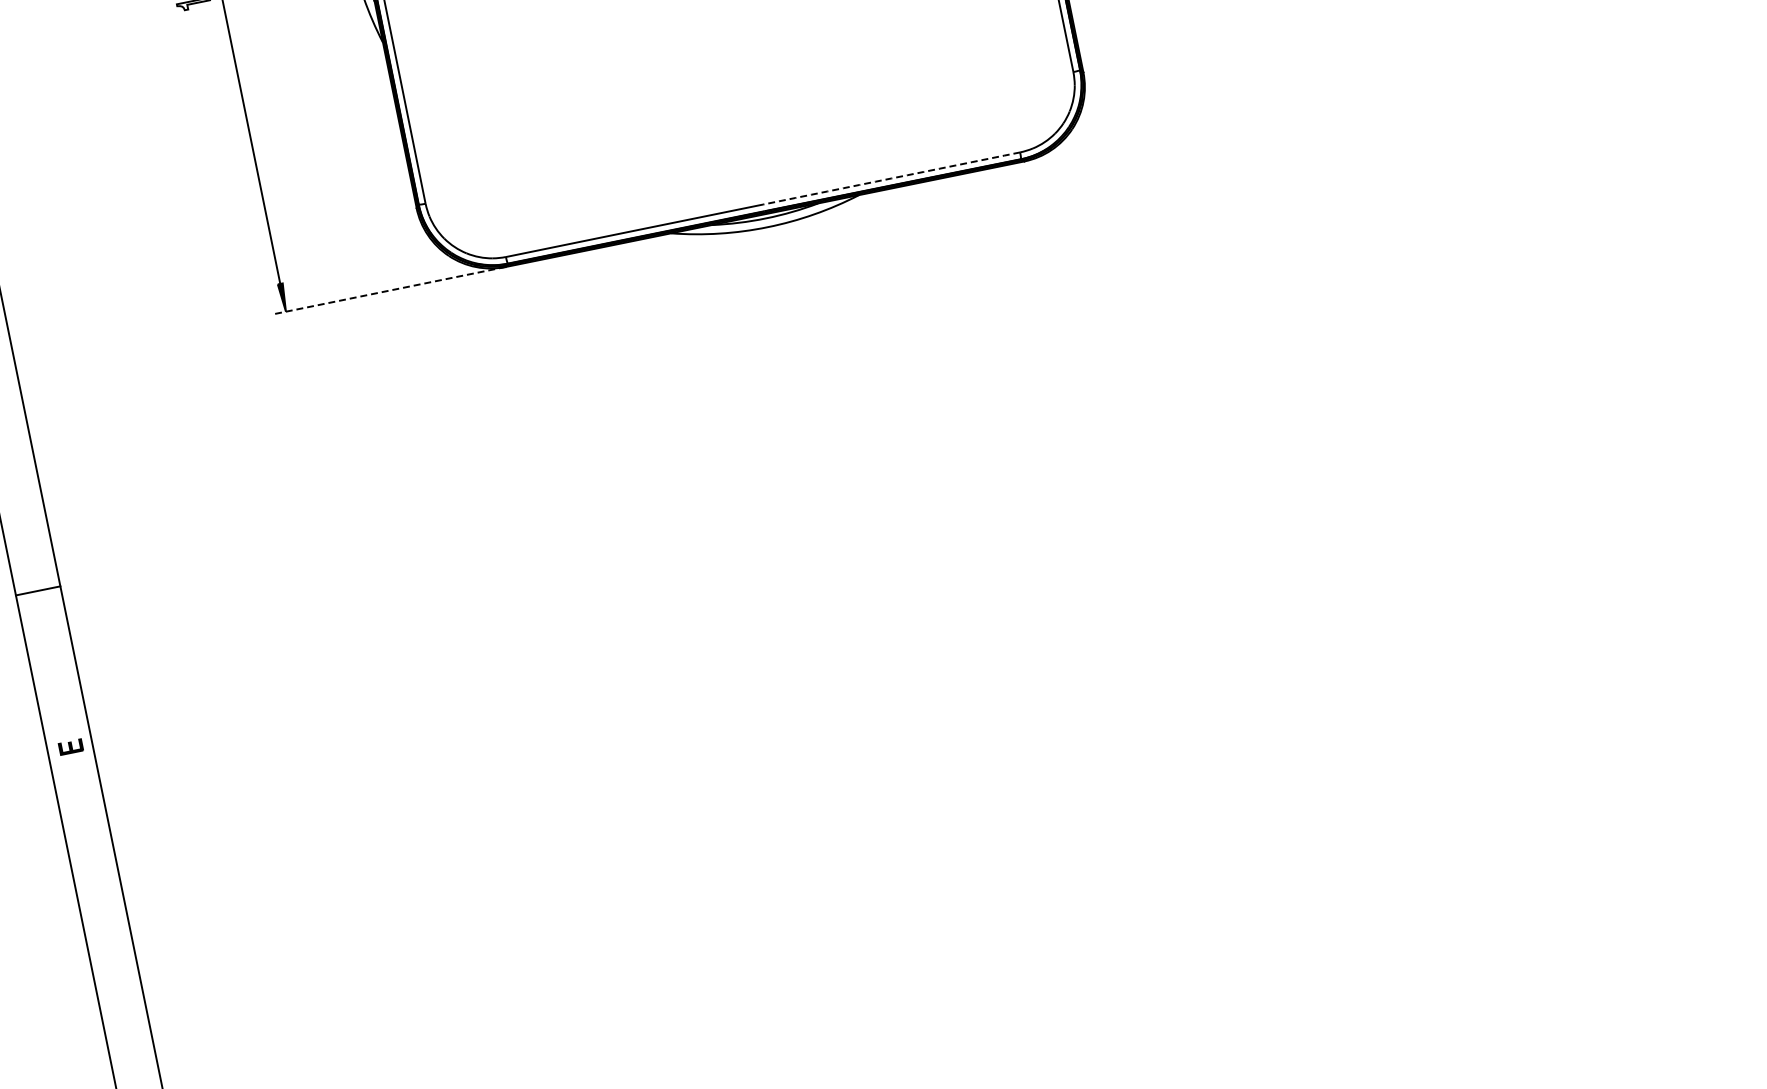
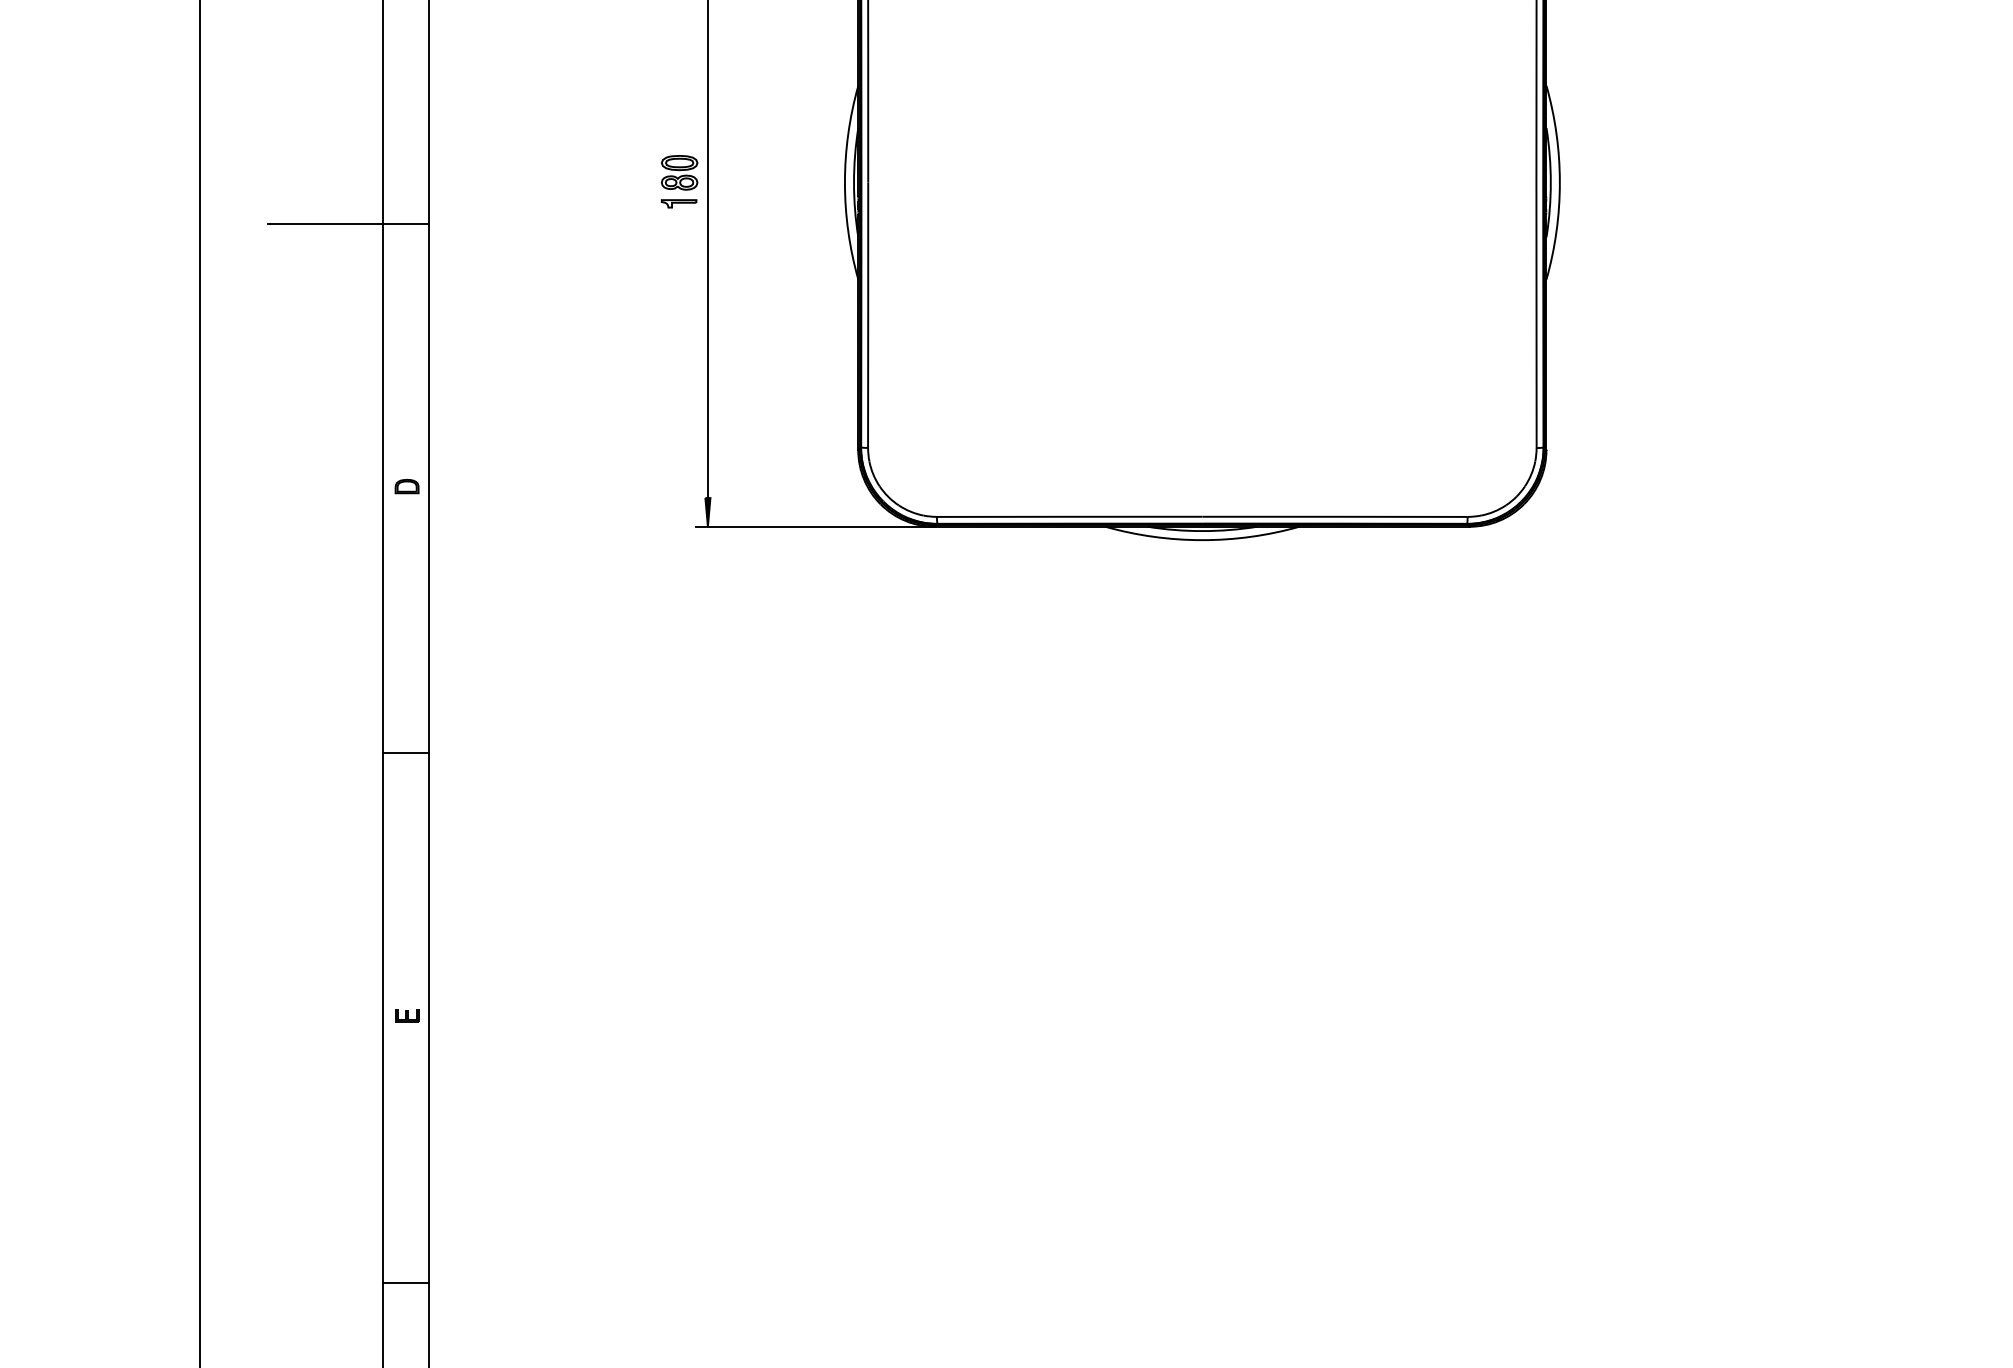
arc: (892, 178) -> (1335, 516), dashed -> solid
line: (390, 290) -> (815, 526), dashed -> solid
part: (71, 746) -> (407, 1015), moved

